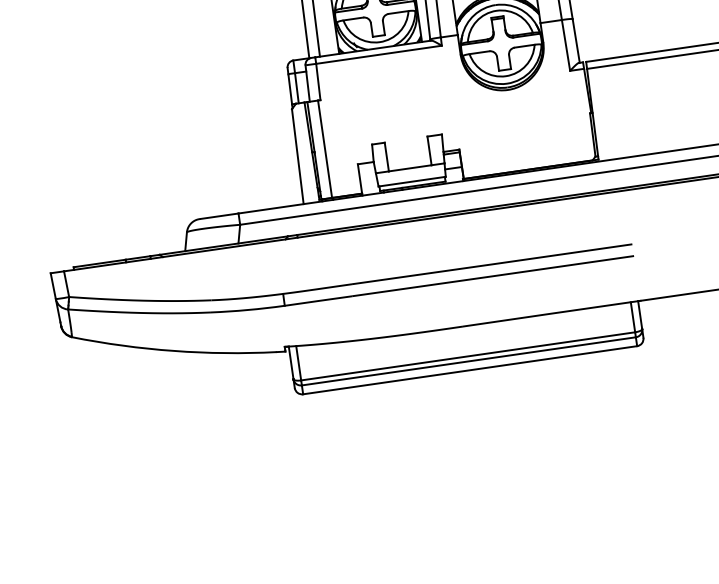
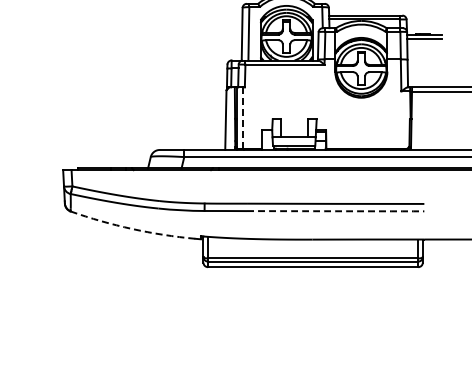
line: (325, 149) -> (243, 118), solid -> dashed
arc: (492, 276) -> (335, 211), solid -> dashed
arc: (174, 350) -> (132, 228), solid -> dashed

